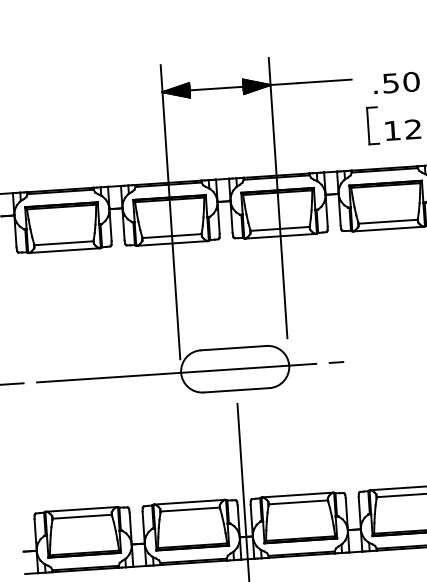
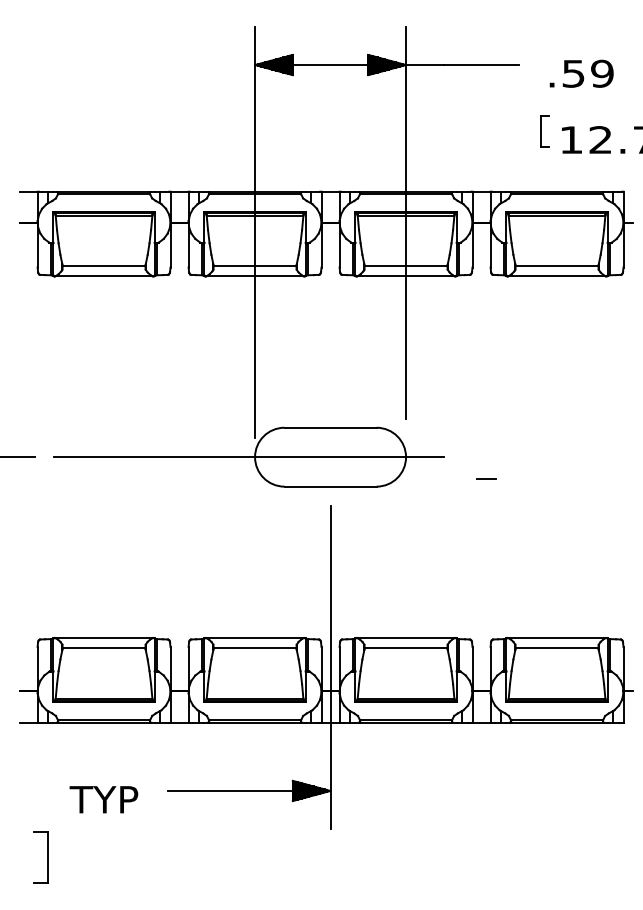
text: (411, 81) -> (602, 73), .50 -> .59
part: (372, 125) -> (544, 131), size x0.6
line: (336, 361) -> (486, 478), moved

